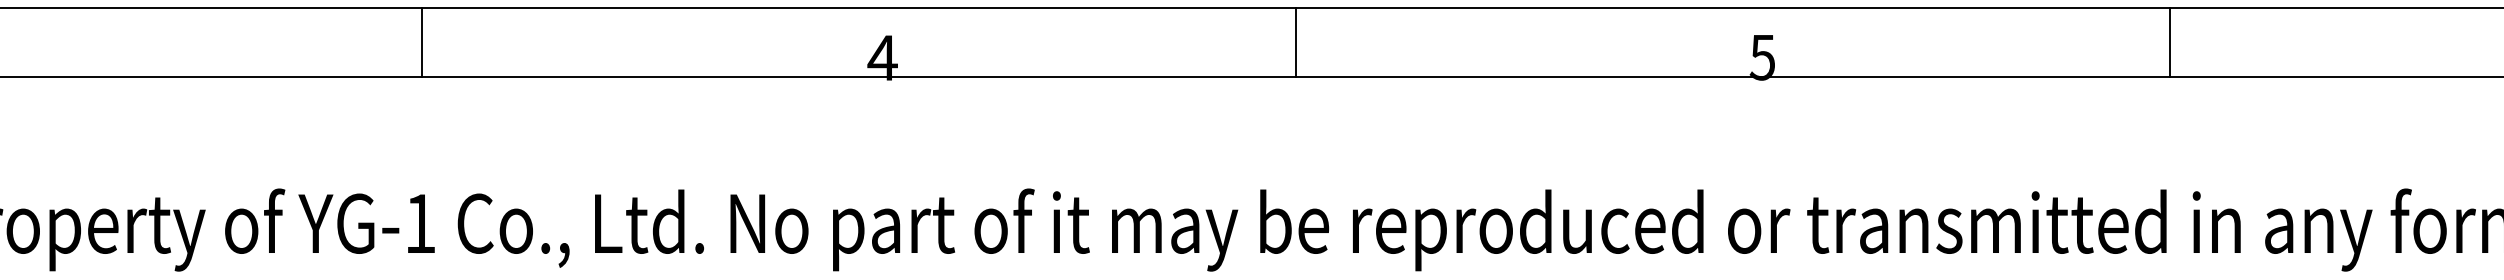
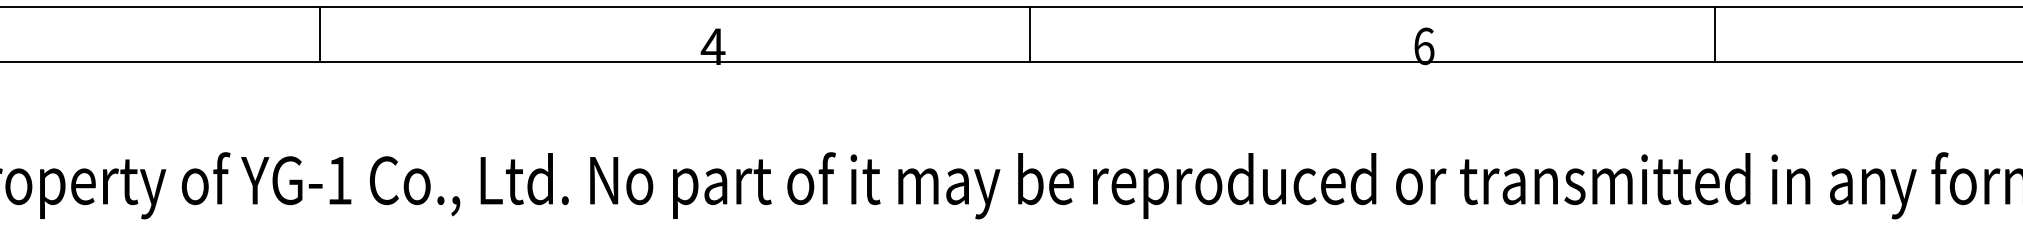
line: (422, 42) -> (320, 34), moved
line: (1296, 42) -> (1030, 34), moved
line: (2169, 42) -> (1714, 34), moved
text: (1761, 57) -> (1423, 46), 5 -> 6

